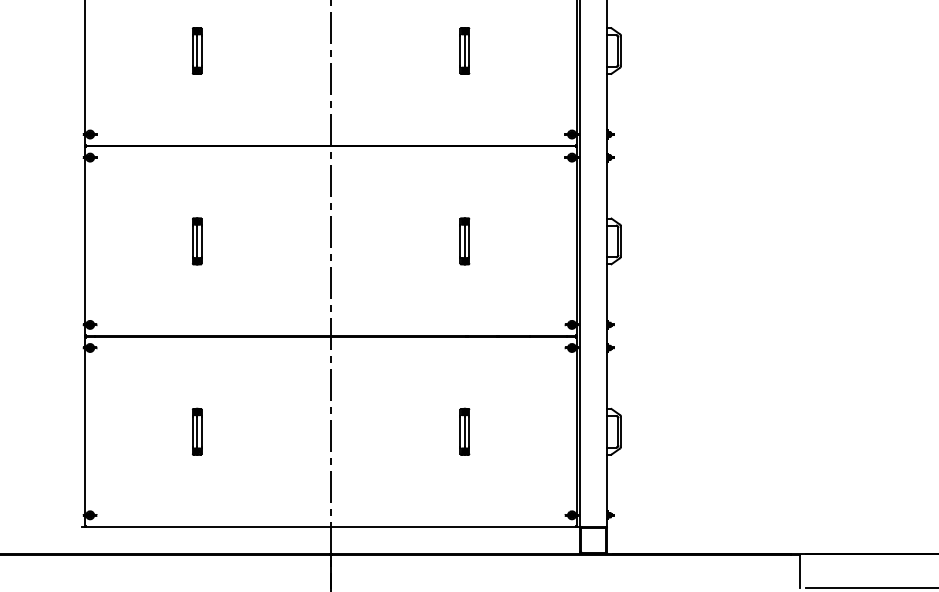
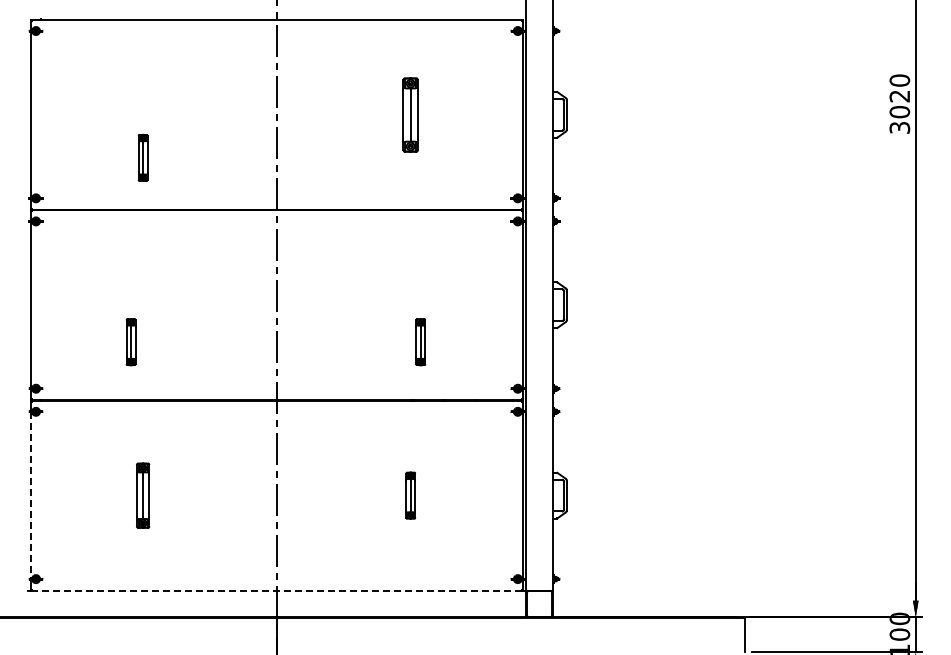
part: (196, 50) -> (142, 157), moved
part: (464, 50) -> (410, 114), size x1.6
part: (196, 241) -> (130, 342), moved
part: (464, 241) -> (420, 342), moved
line: (85, 431) -> (31, 495), solid -> dashed
part: (196, 431) -> (142, 495), size x1.4
line: (330, 526) -> (276, 590), solid -> dashed

